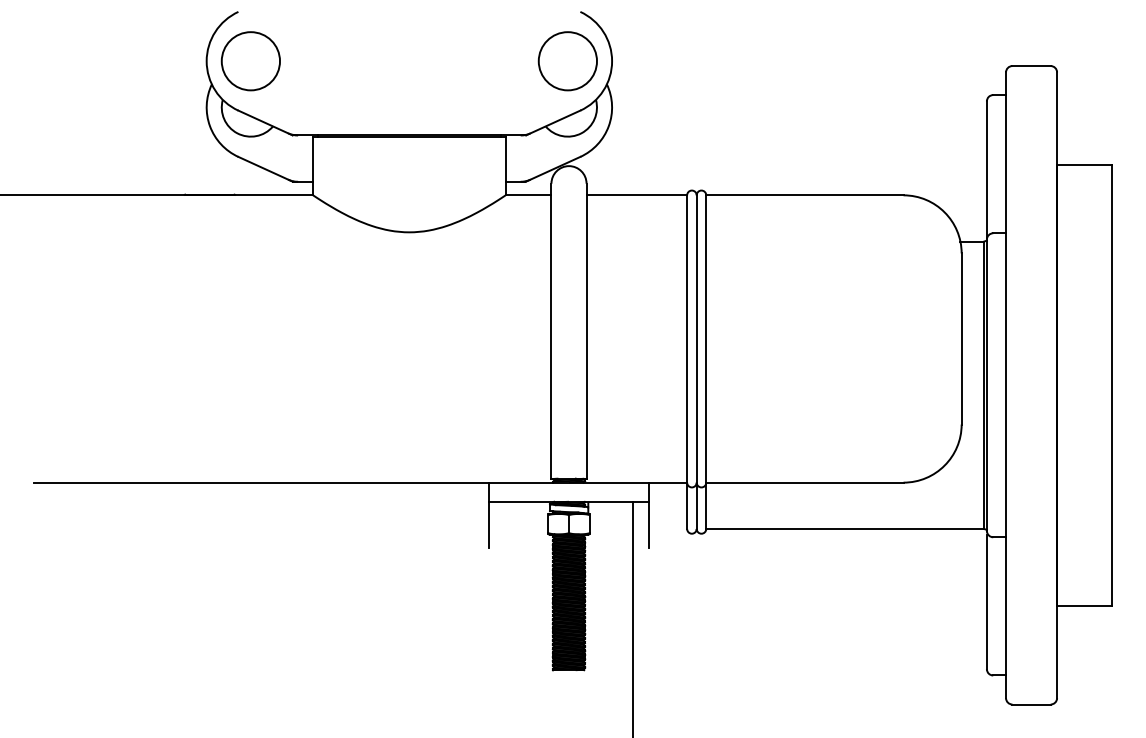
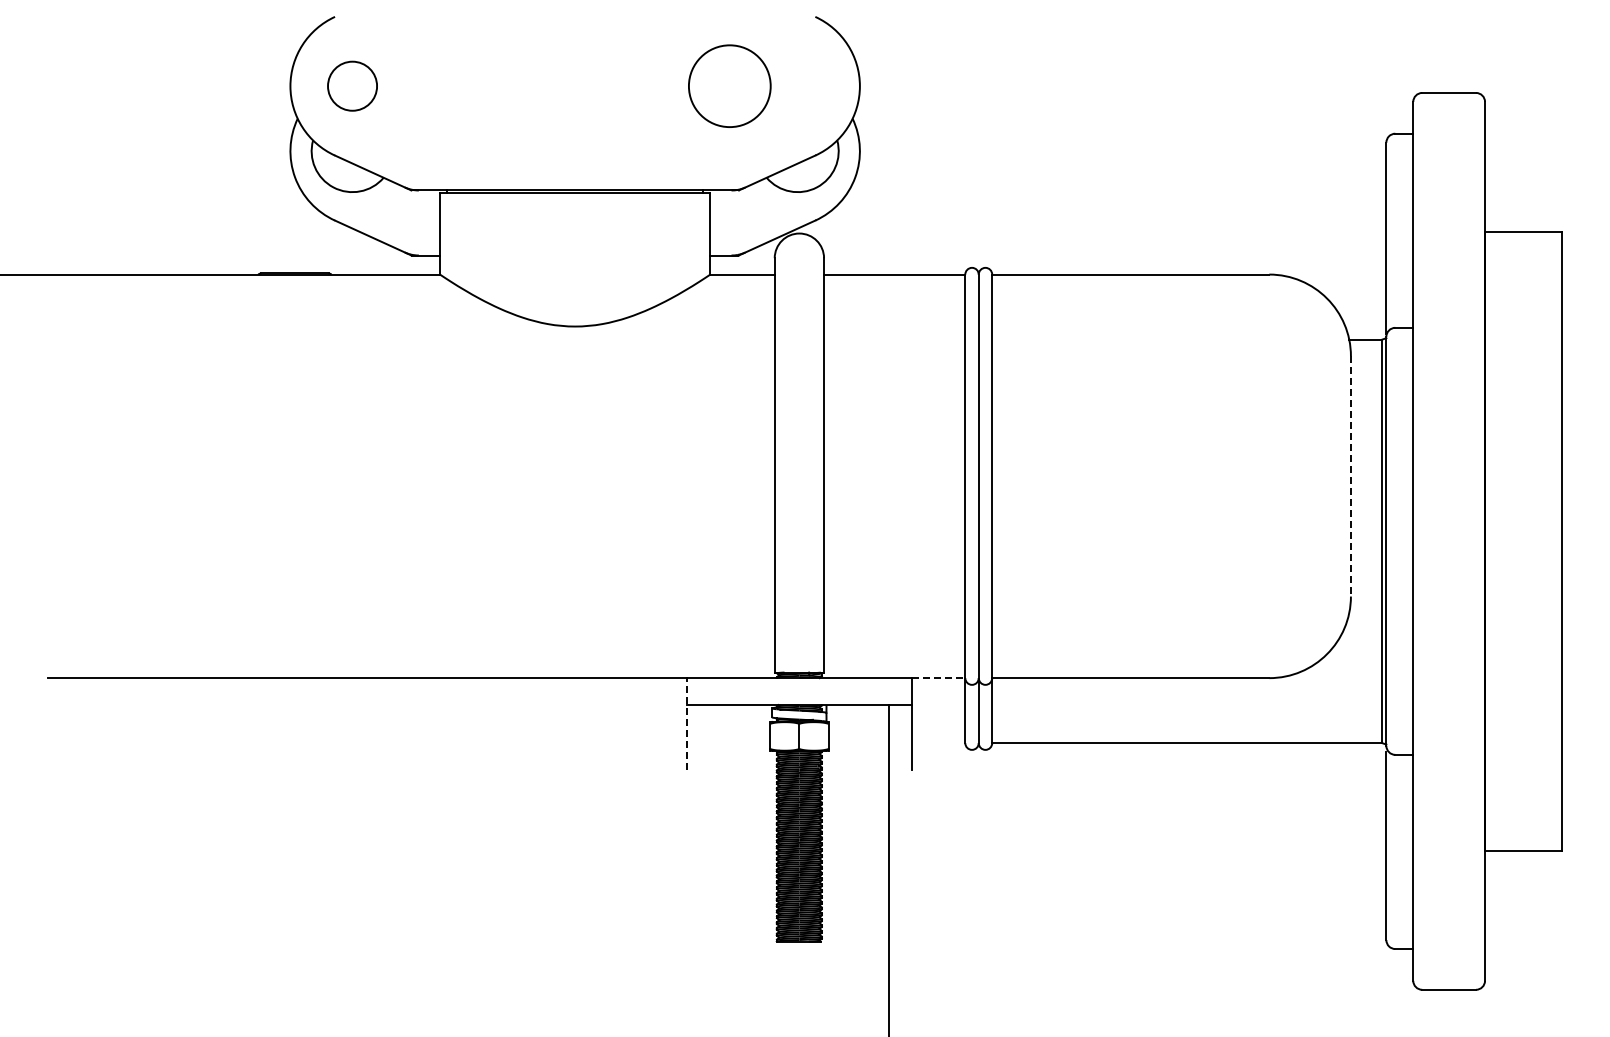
circle: (567, 60) -> (729, 85), moved
circle: (250, 61) -> (352, 86), size x0.6
line: (961, 339) -> (1350, 476), solid -> dashed
line: (668, 482) -> (938, 678), solid -> dashed
line: (489, 515) -> (687, 724), solid -> dashed

